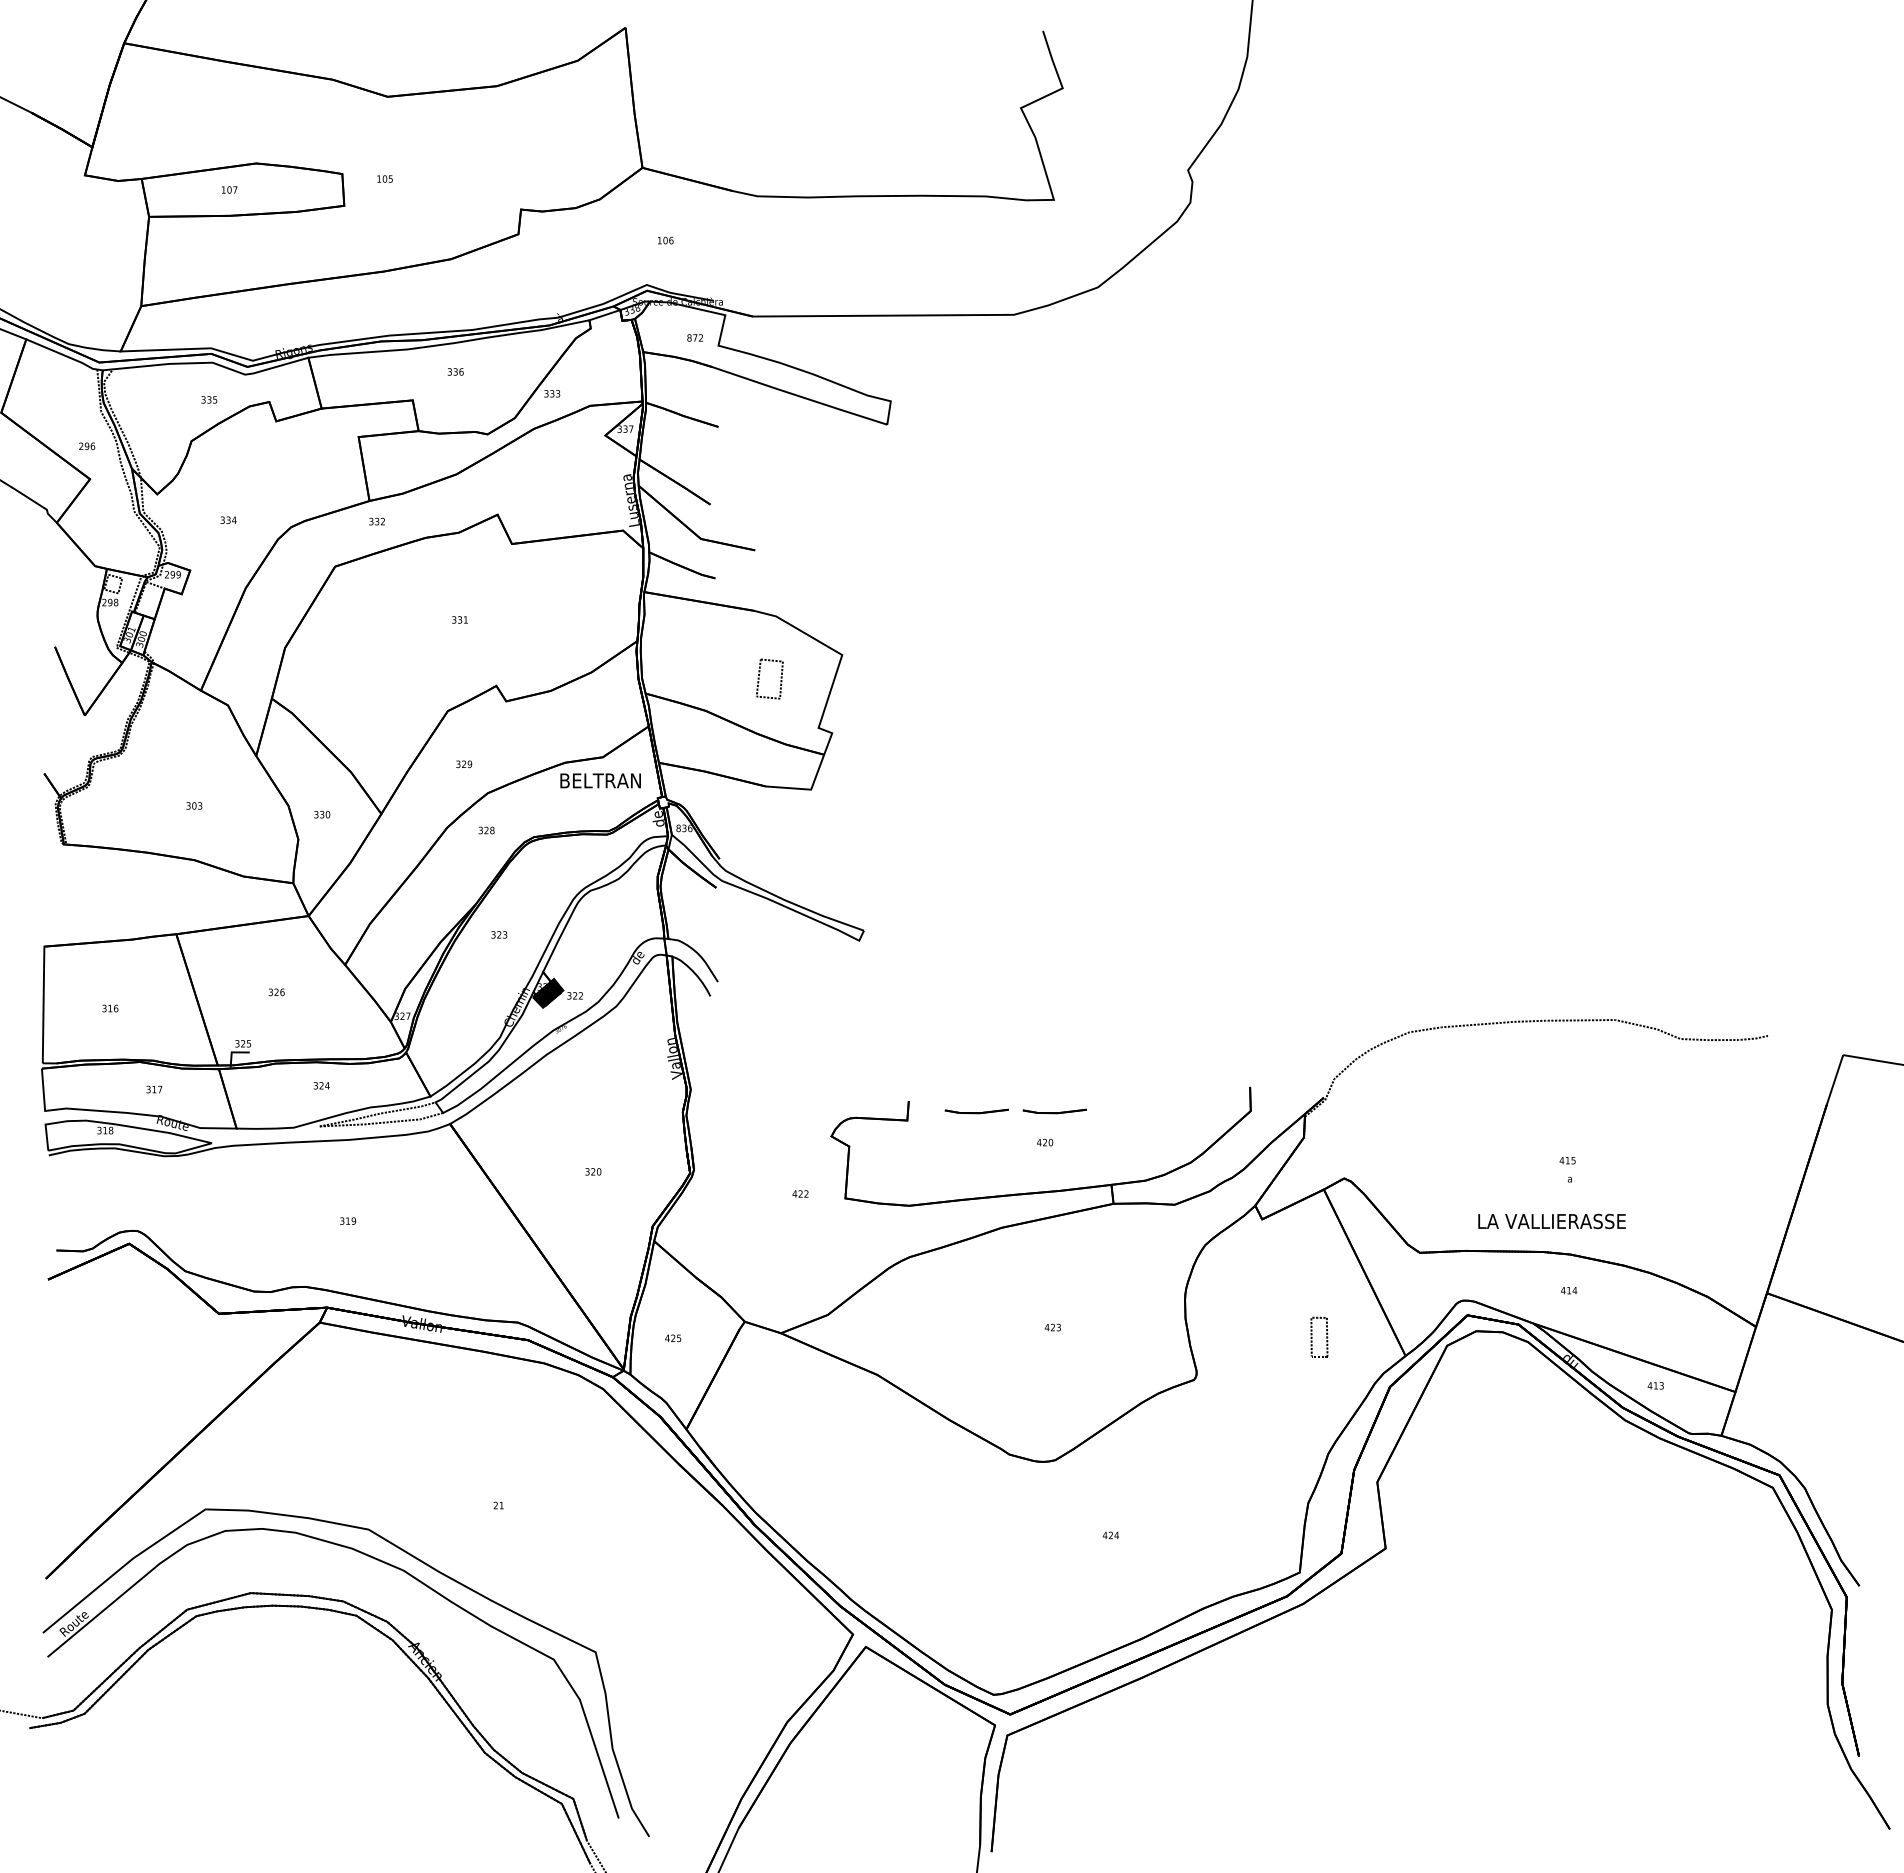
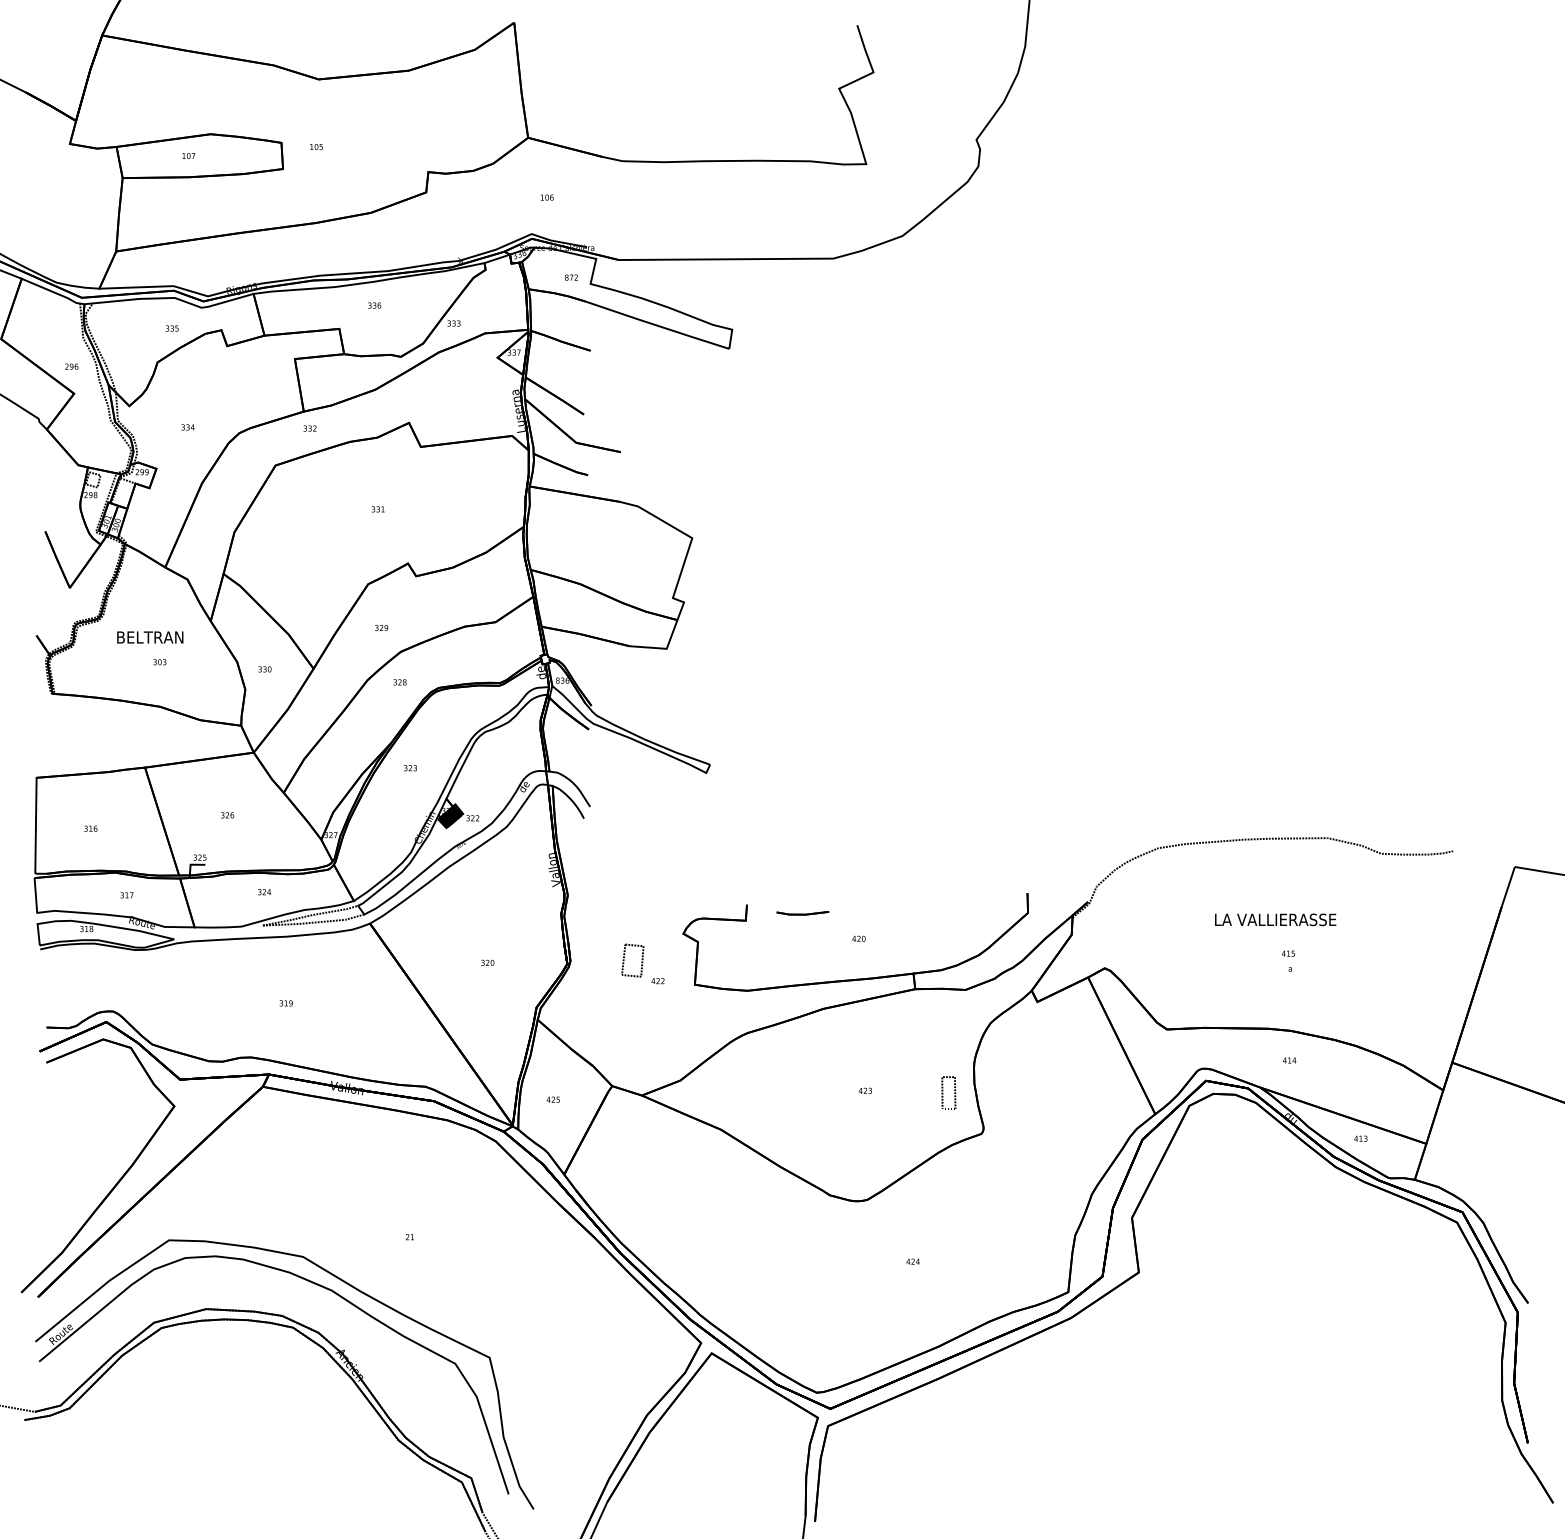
part: (759, 678) -> (624, 960), moved
text: (600, 780) -> (150, 637), moved
part: (1054, 1111) -> (866, 913), removed
text: (1551, 1221) -> (1275, 919), moved
part: (1326, 1336) -> (954, 1092), moved
part: (142, 1438) -> (117, 1182), added

